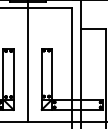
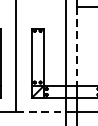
line: (81, 64) -> (76, 46), solid -> dashed
line: (50, 122) -> (42, 111), solid -> dashed

